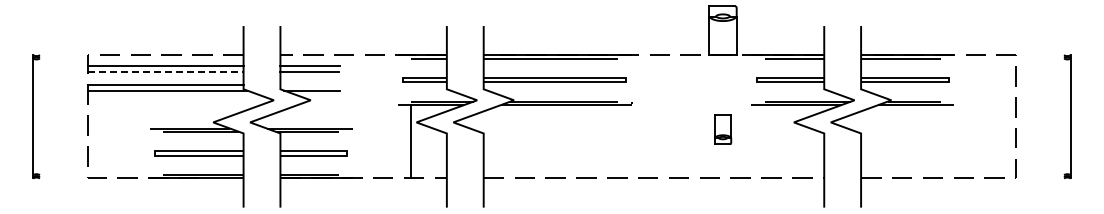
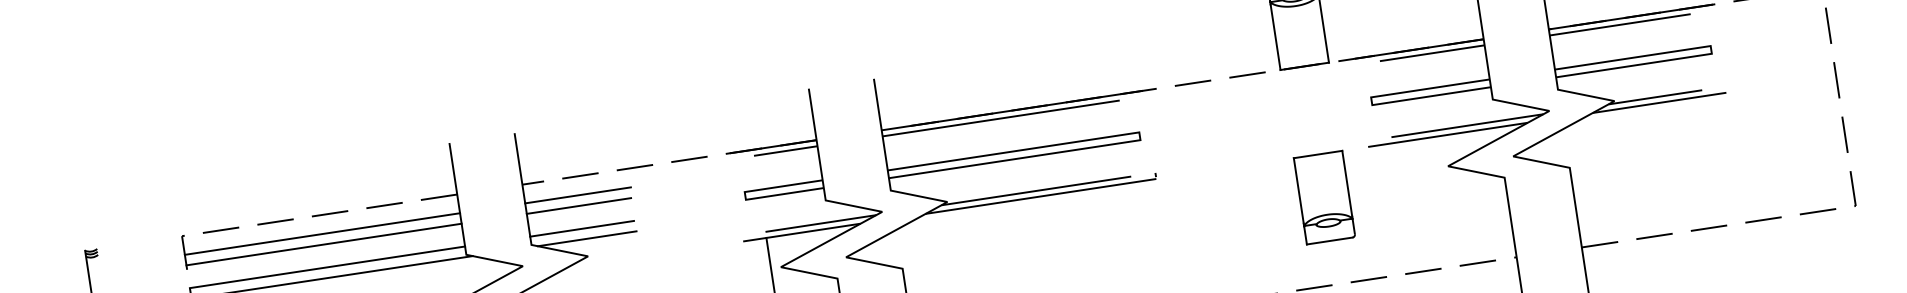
line: (165, 71) -> (323, 244), dashed -> solid
line: (309, 84) -> (581, 228), added
part: (722, 129) -> (1323, 197), size x1.67

